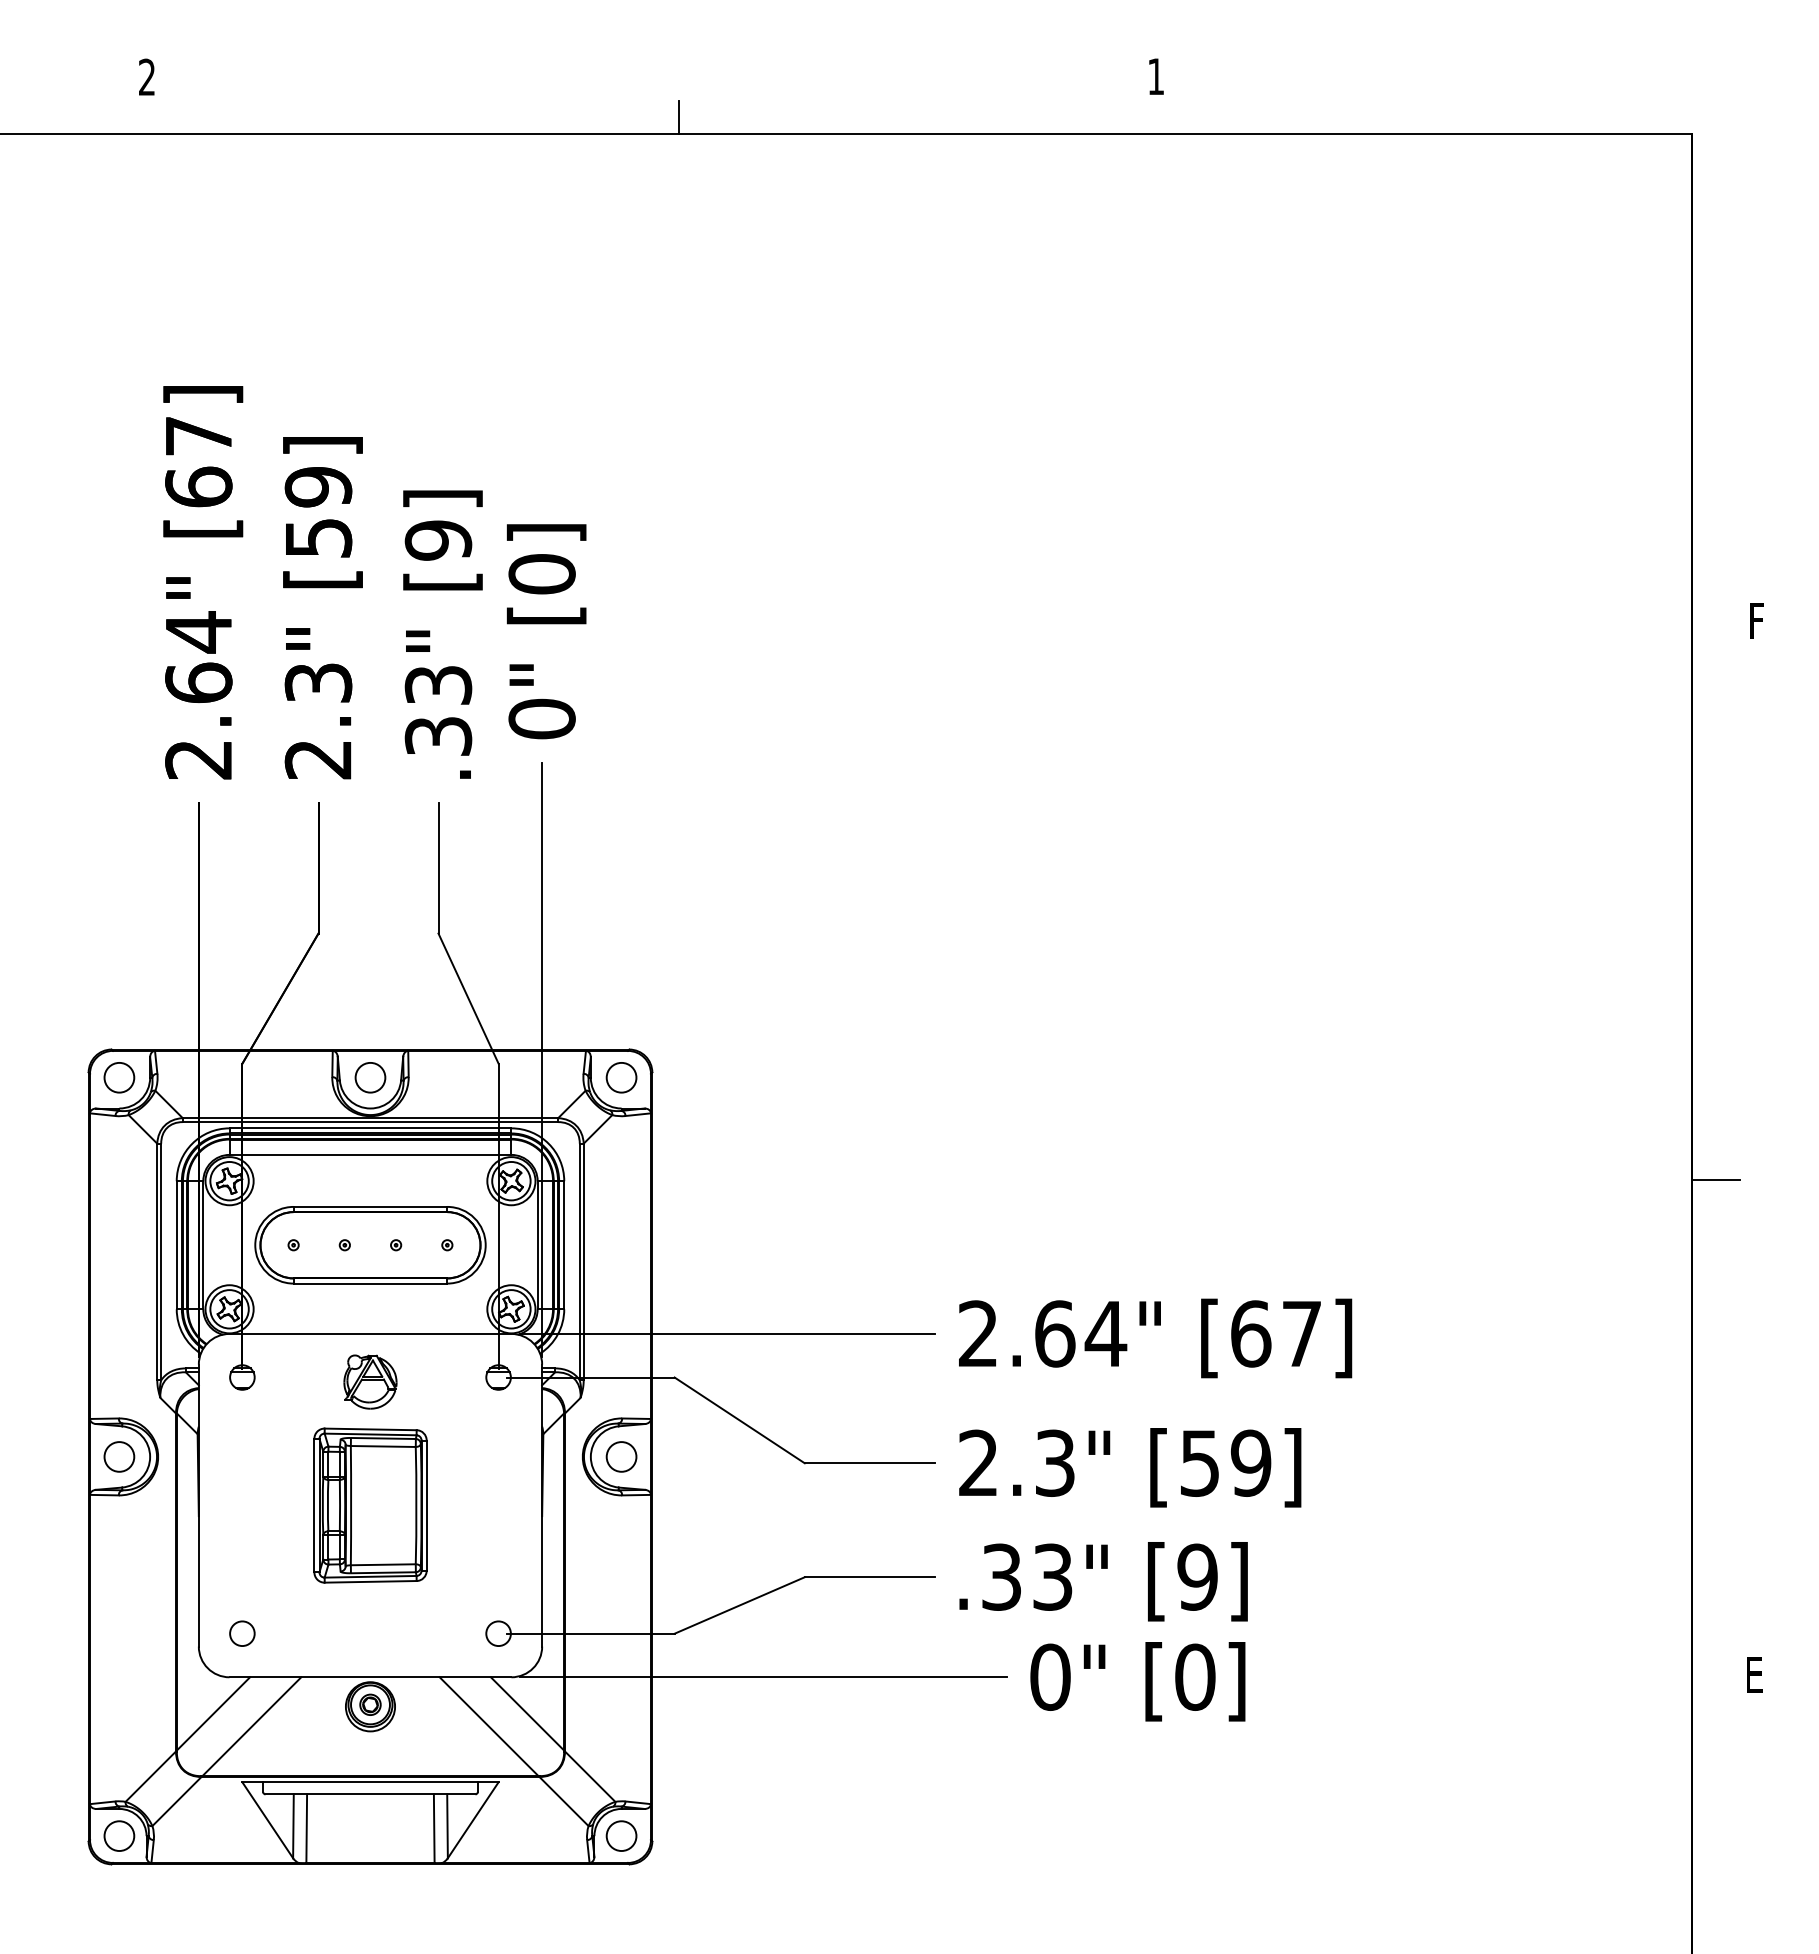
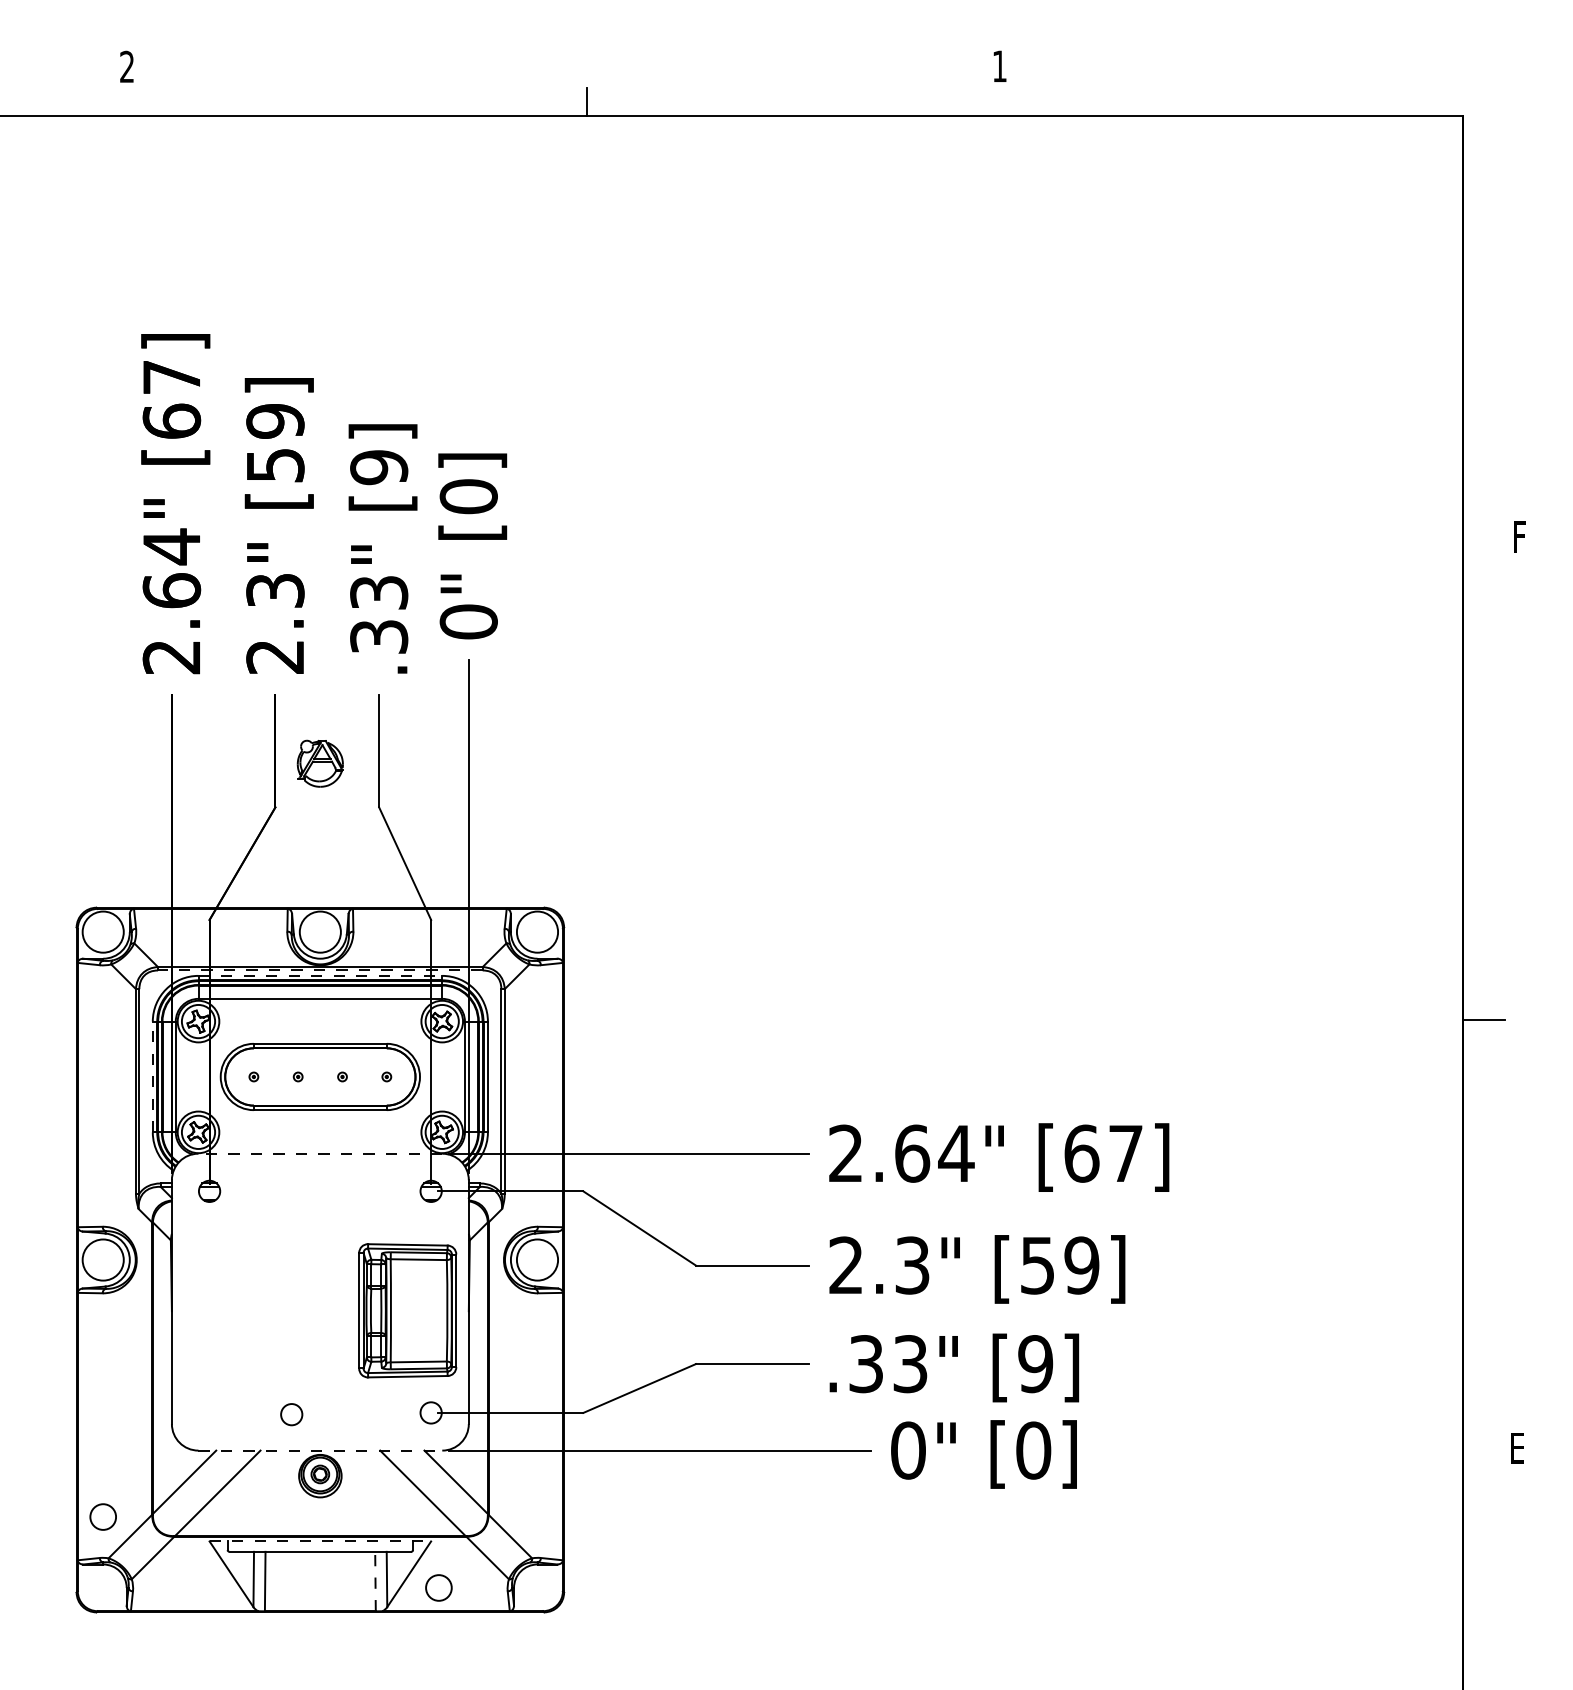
circle: (119, 1077) -> (103, 931), size x1.6
circle: (370, 1077) -> (320, 931), size x1.6
circle: (621, 1077) -> (537, 931), size x1.6
line: (370, 1122) -> (320, 970), solid -> dashed
line: (370, 1128) -> (320, 976), solid -> dashed
line: (176, 1244) -> (152, 1076), solid -> dashed
line: (370, 1333) -> (320, 1153), solid -> dashed
part: (370, 1381) -> (320, 763), moved
circle: (119, 1456) -> (103, 1259), size x1.6
circle: (621, 1456) -> (537, 1259), size x1.6
part: (370, 1505) -> (407, 1310), moved
circle: (242, 1633) -> (291, 1414), moved
line: (370, 1677) -> (320, 1450), solid -> dashed
line: (370, 1782) -> (320, 1541), solid -> dashed
line: (434, 1828) -> (375, 1581), solid -> dashed
circle: (119, 1835) -> (103, 1516), moved
circle: (621, 1835) -> (438, 1587), moved

